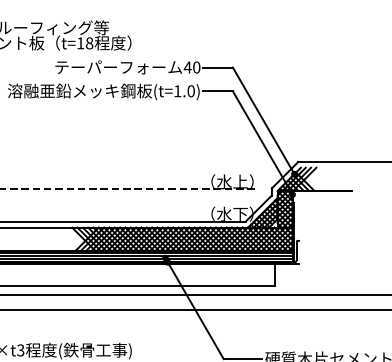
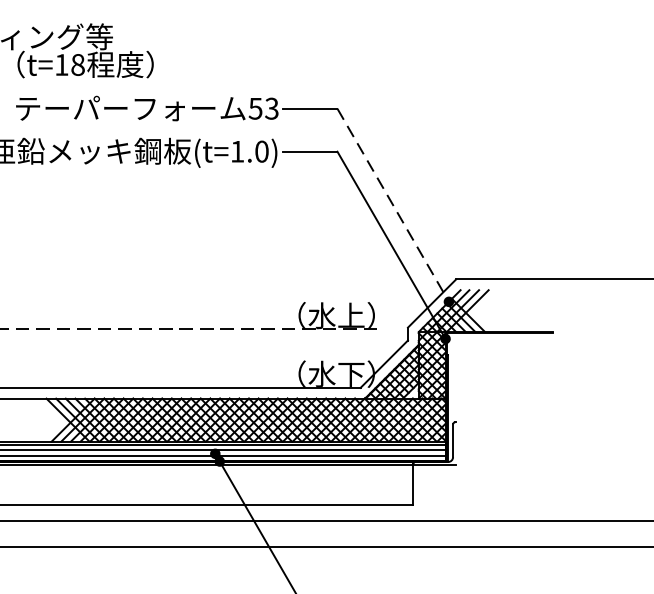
text: (191, 67) -> (262, 108), 40 -> 53
line: (263, 120) -> (392, 204), solid -> dashed

